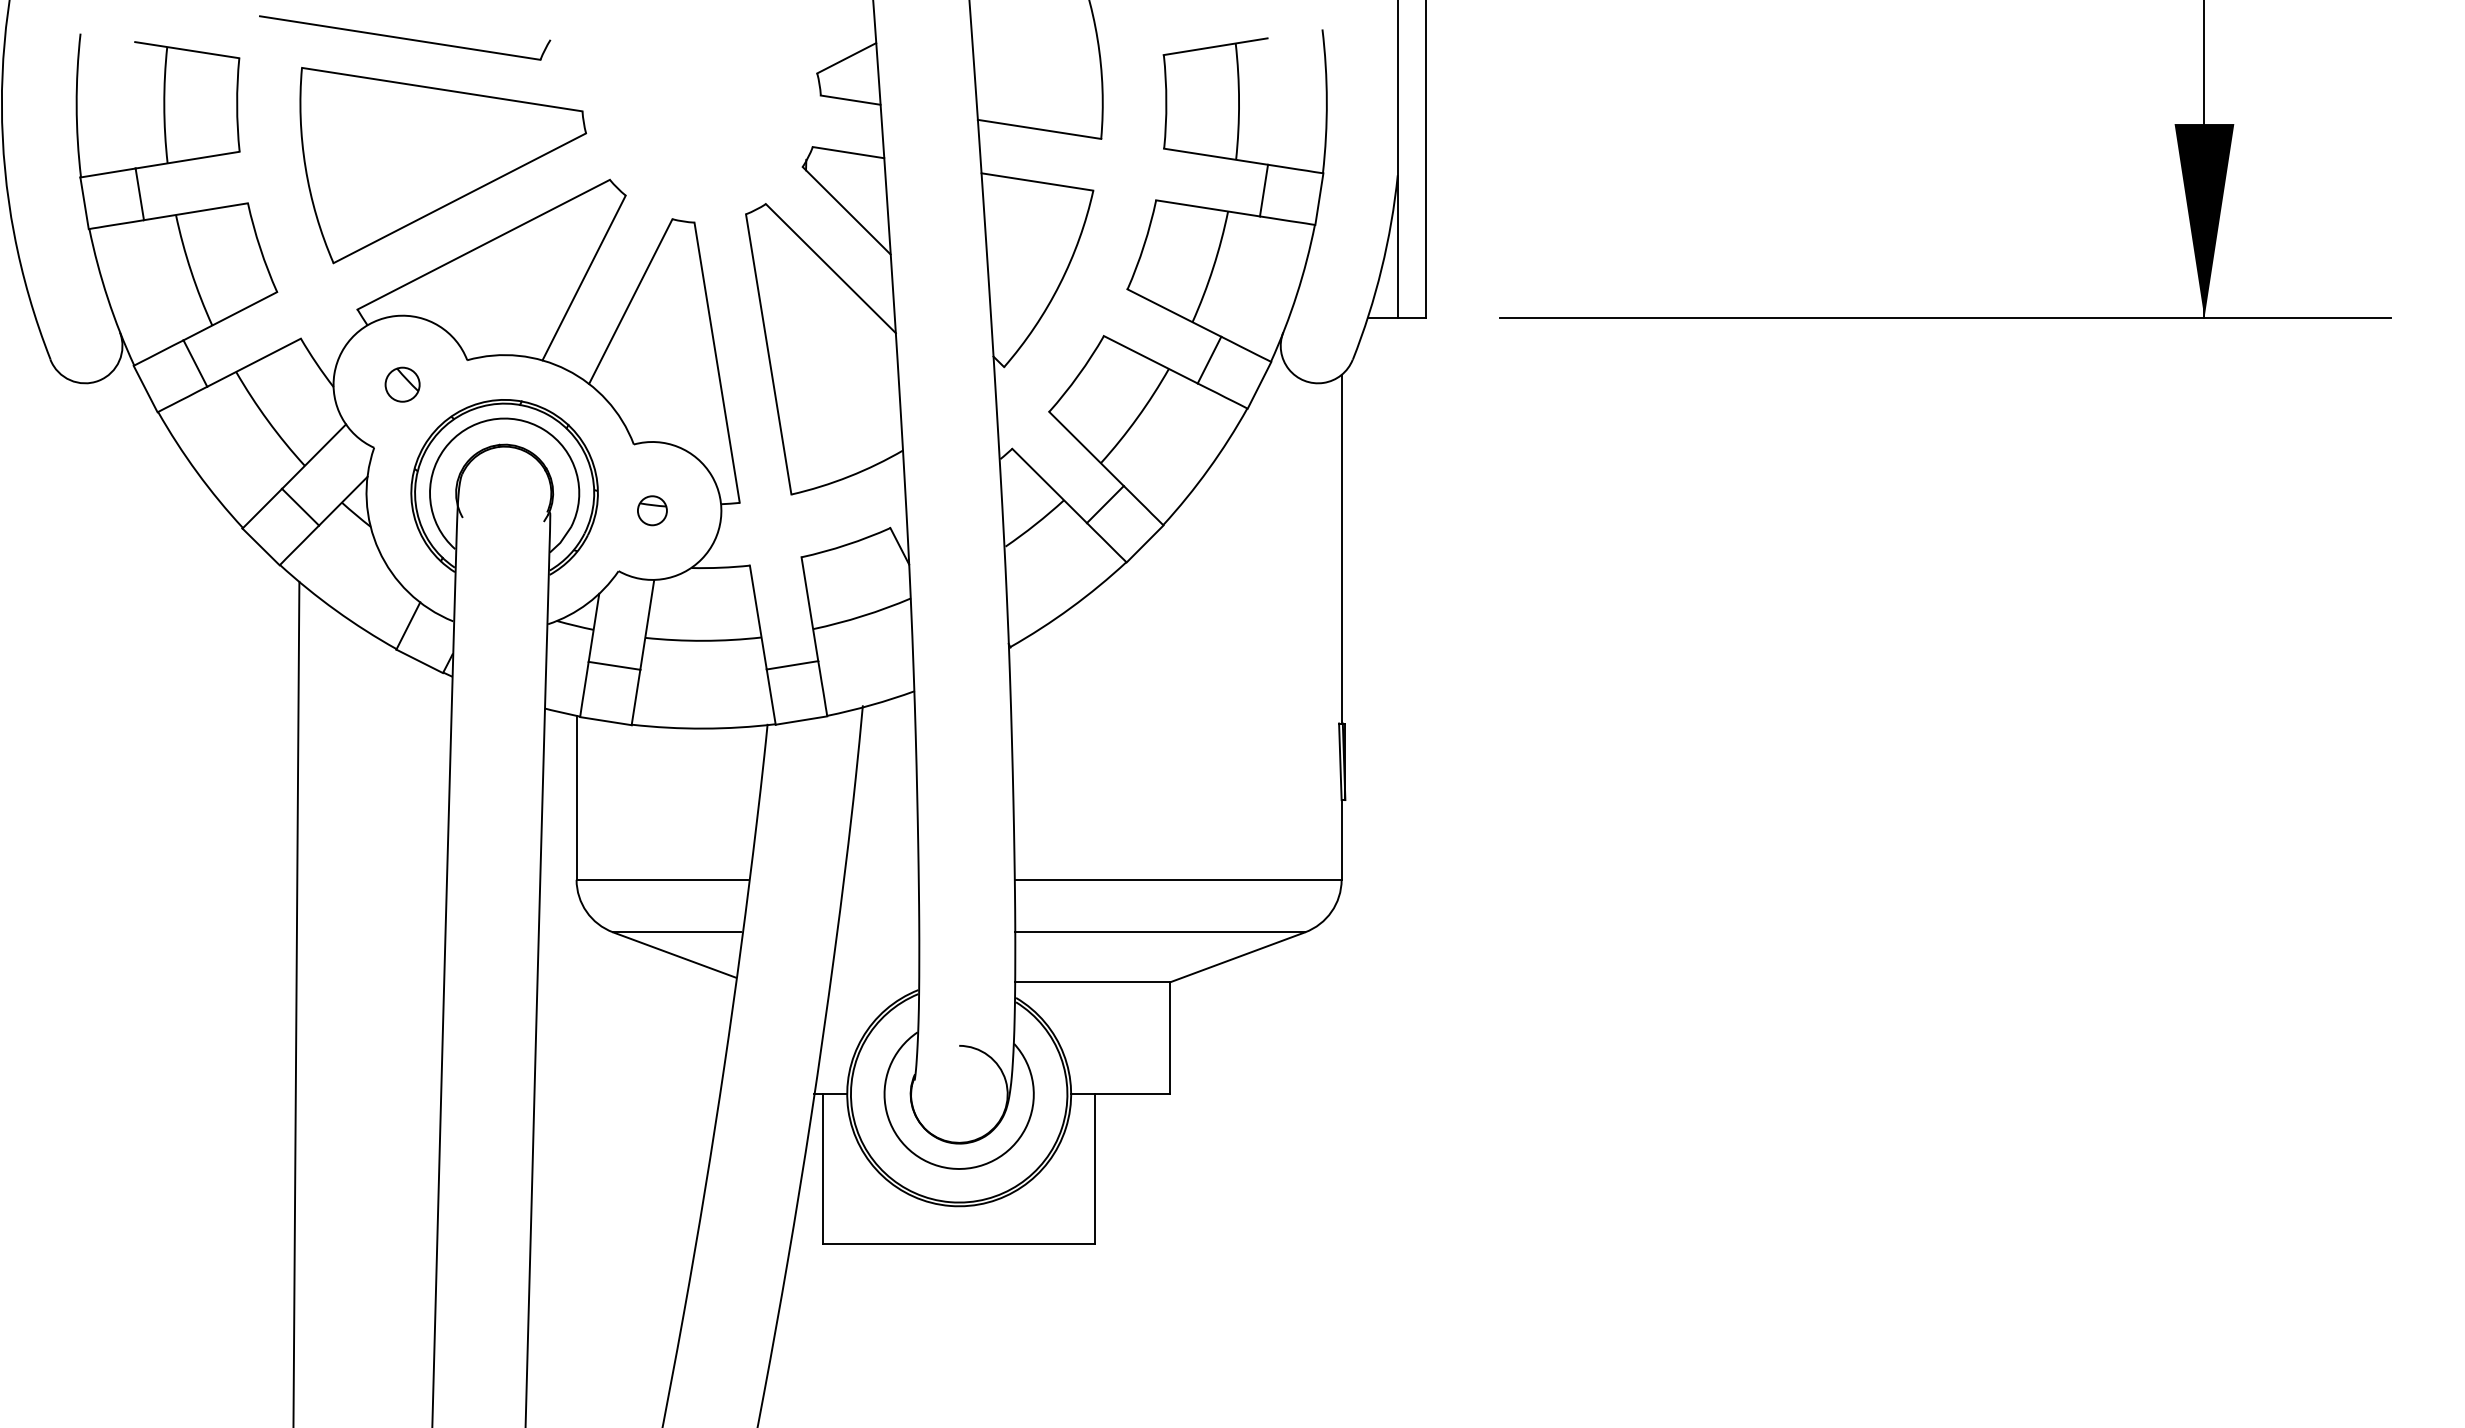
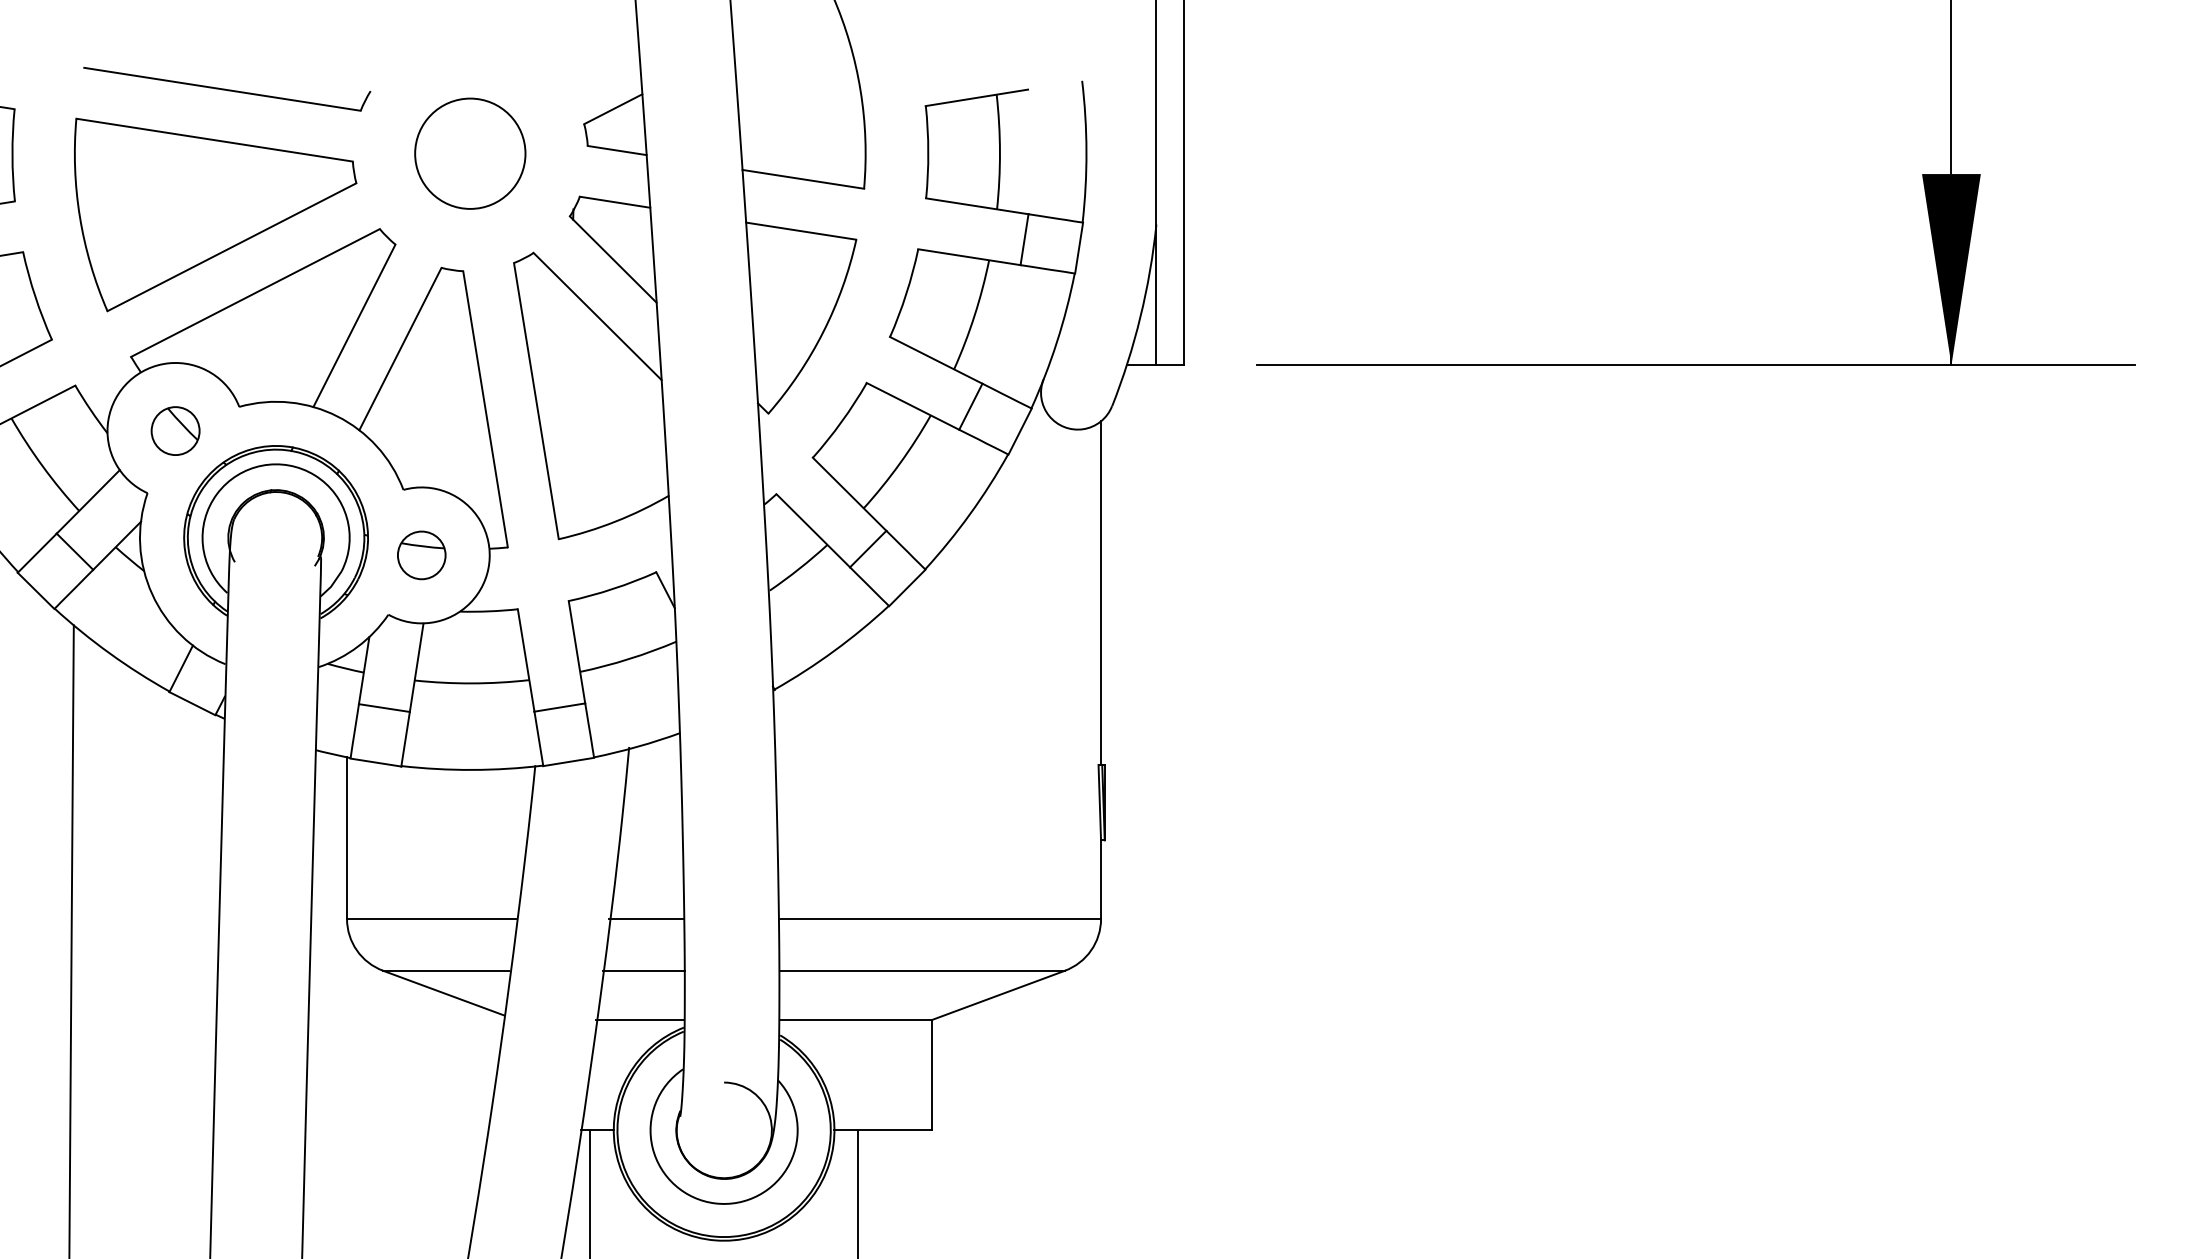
part: (405, 37) -> (227, 88), moved
circle: (701, 103) -> (470, 153), added
part: (402, 384) -> (175, 430), size x1.43
part: (652, 510) -> (421, 554), size x1.67
line: (880, 879) -> (646, 918), added
line: (877, 932) -> (643, 970), added
line: (873, 982) -> (639, 1020), added

